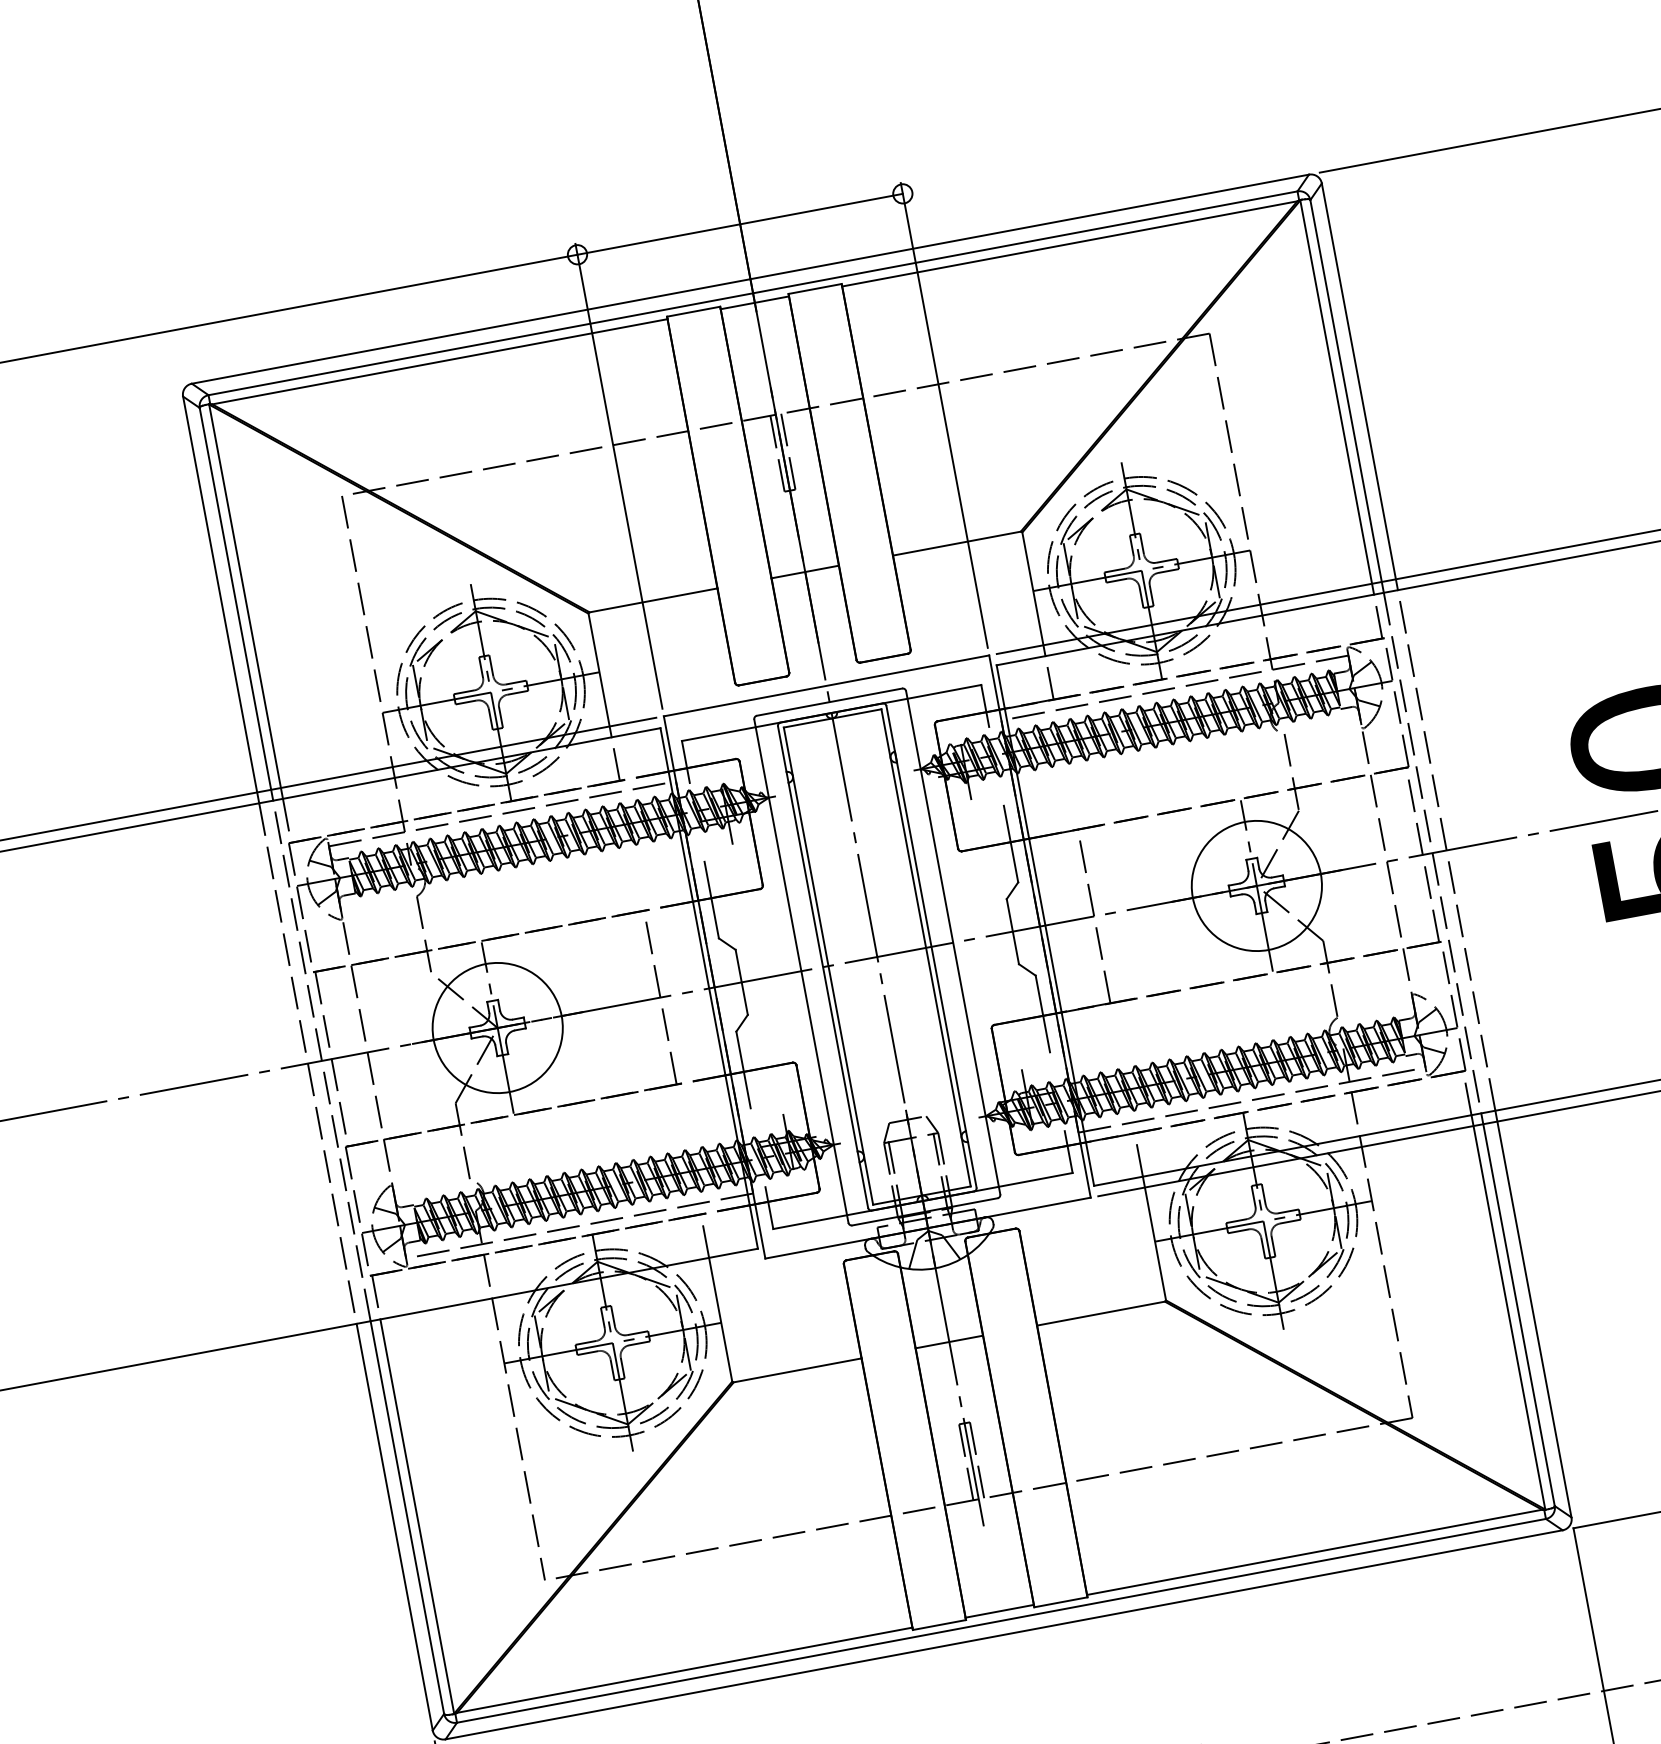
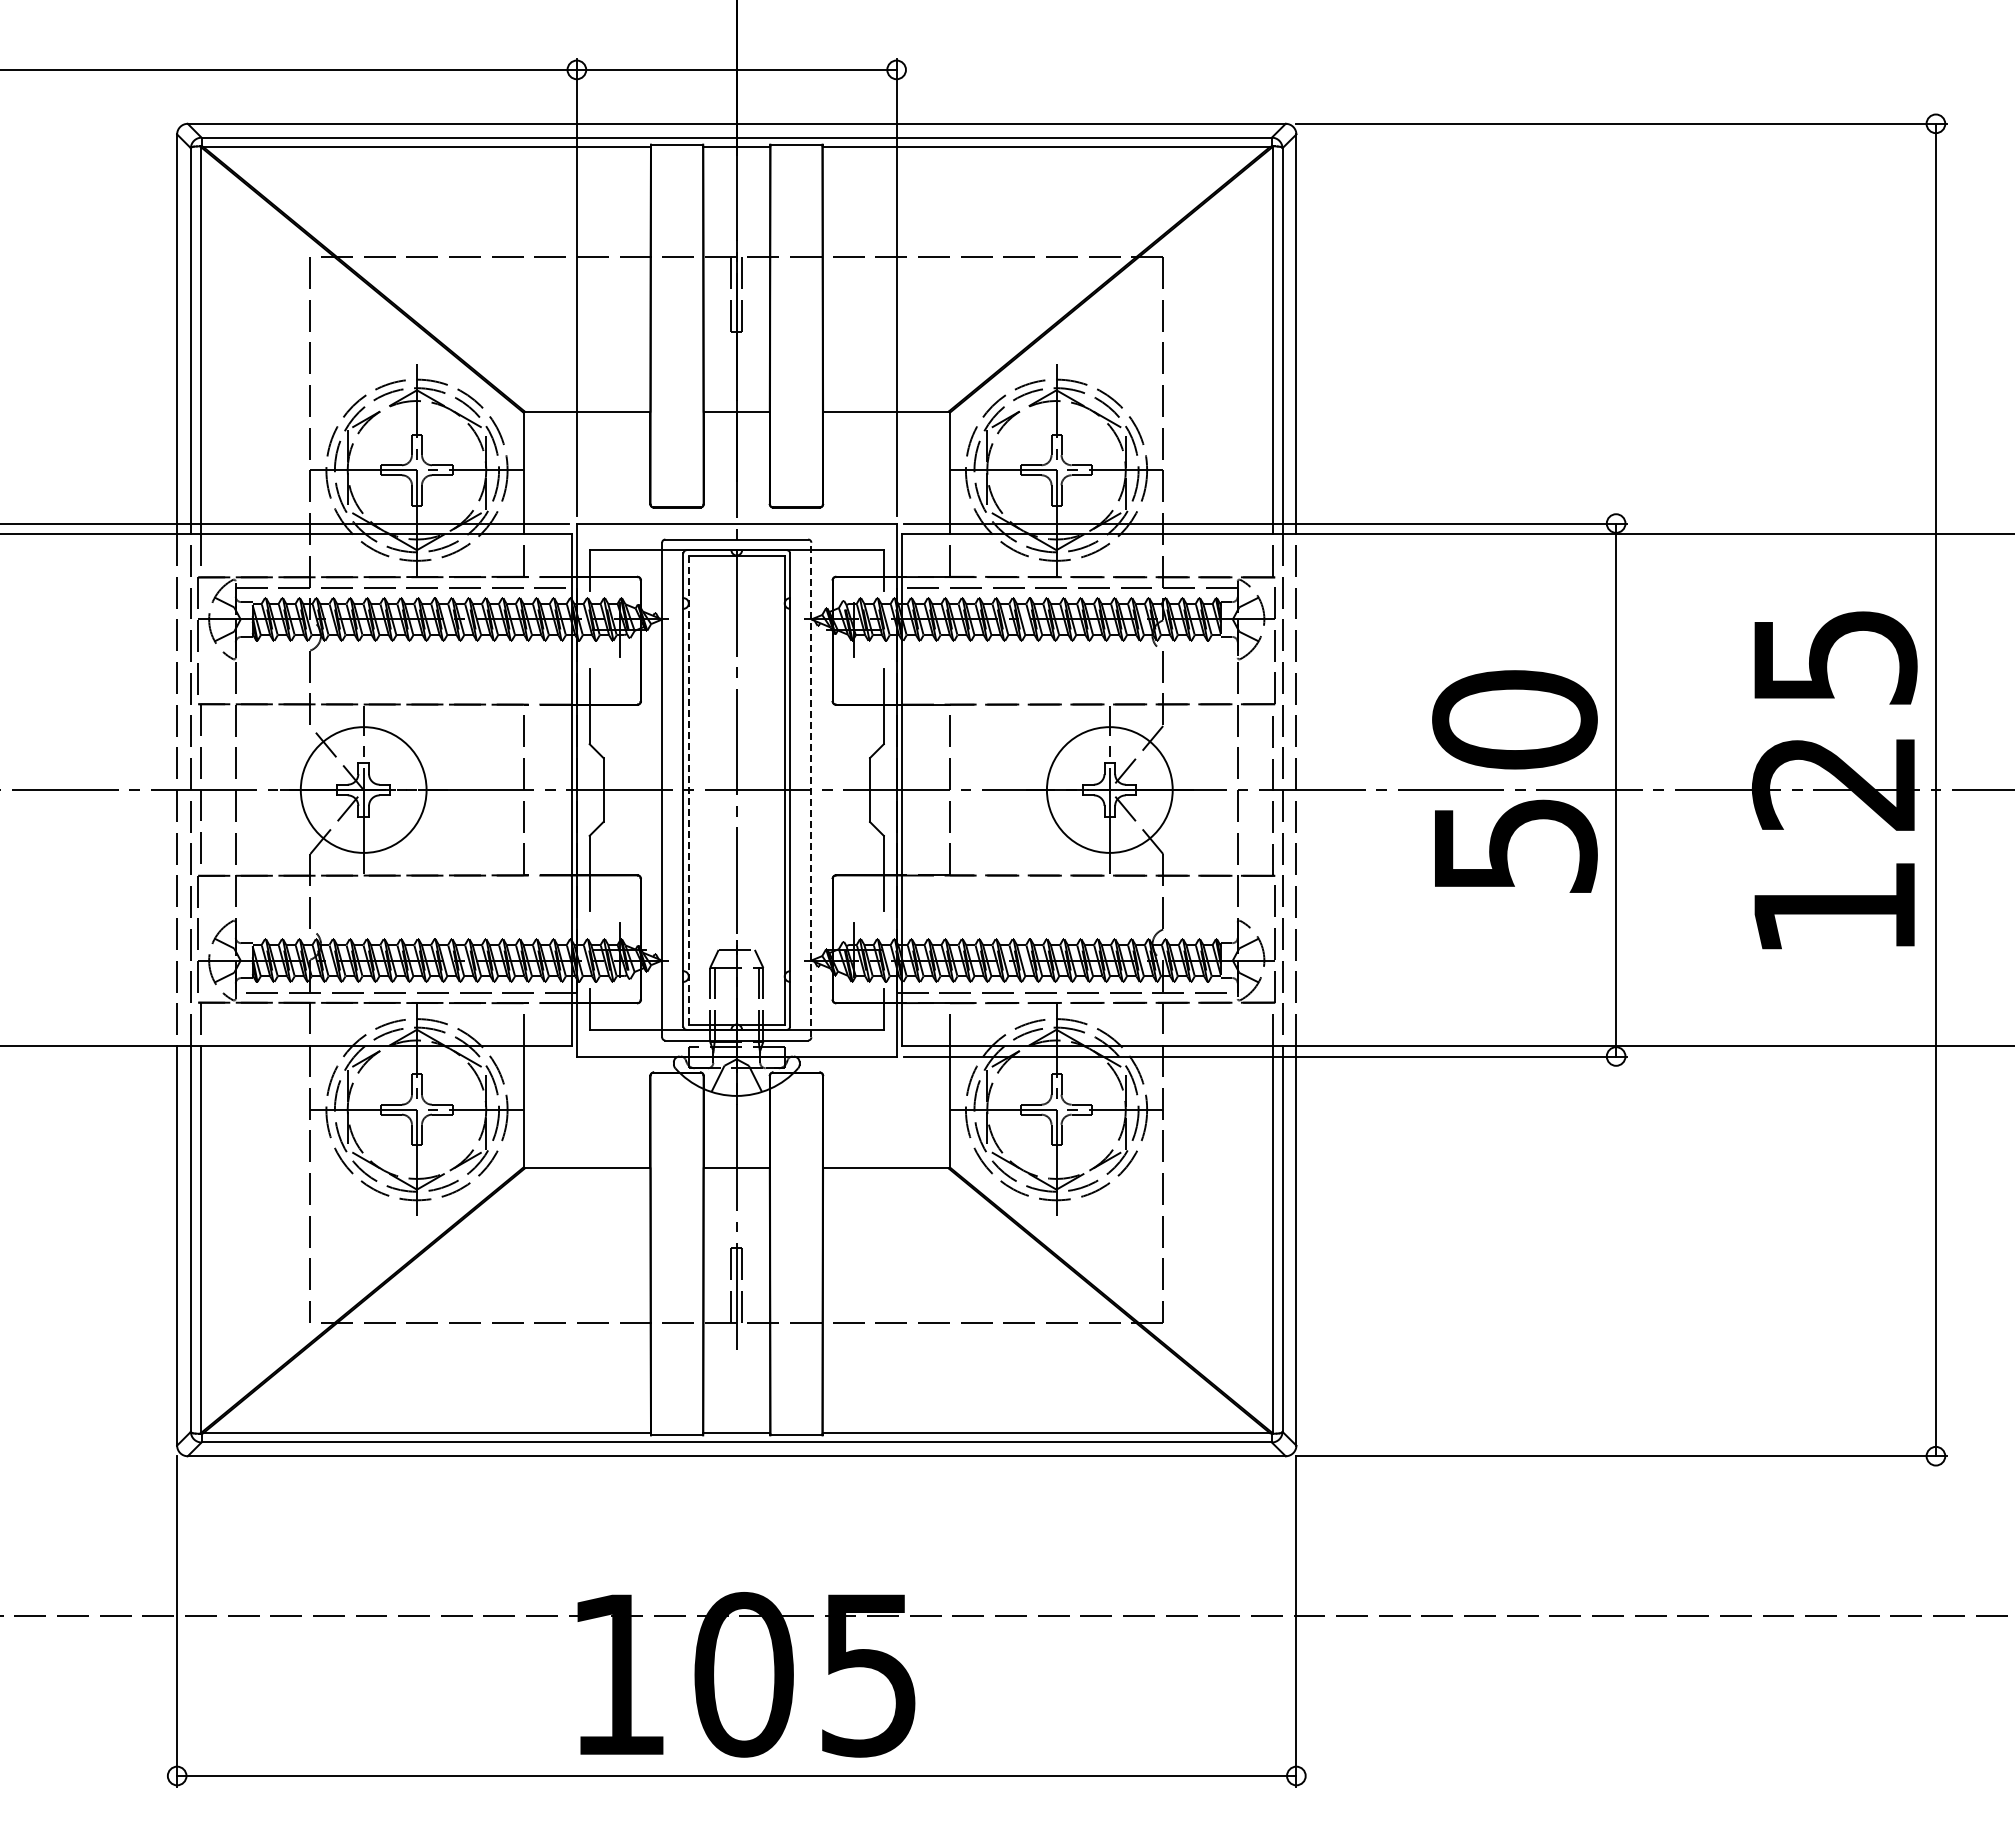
line: (953, 942) -> (811, 789), solid -> dashed
line: (828, 966) -> (688, 790), solid -> dashed

